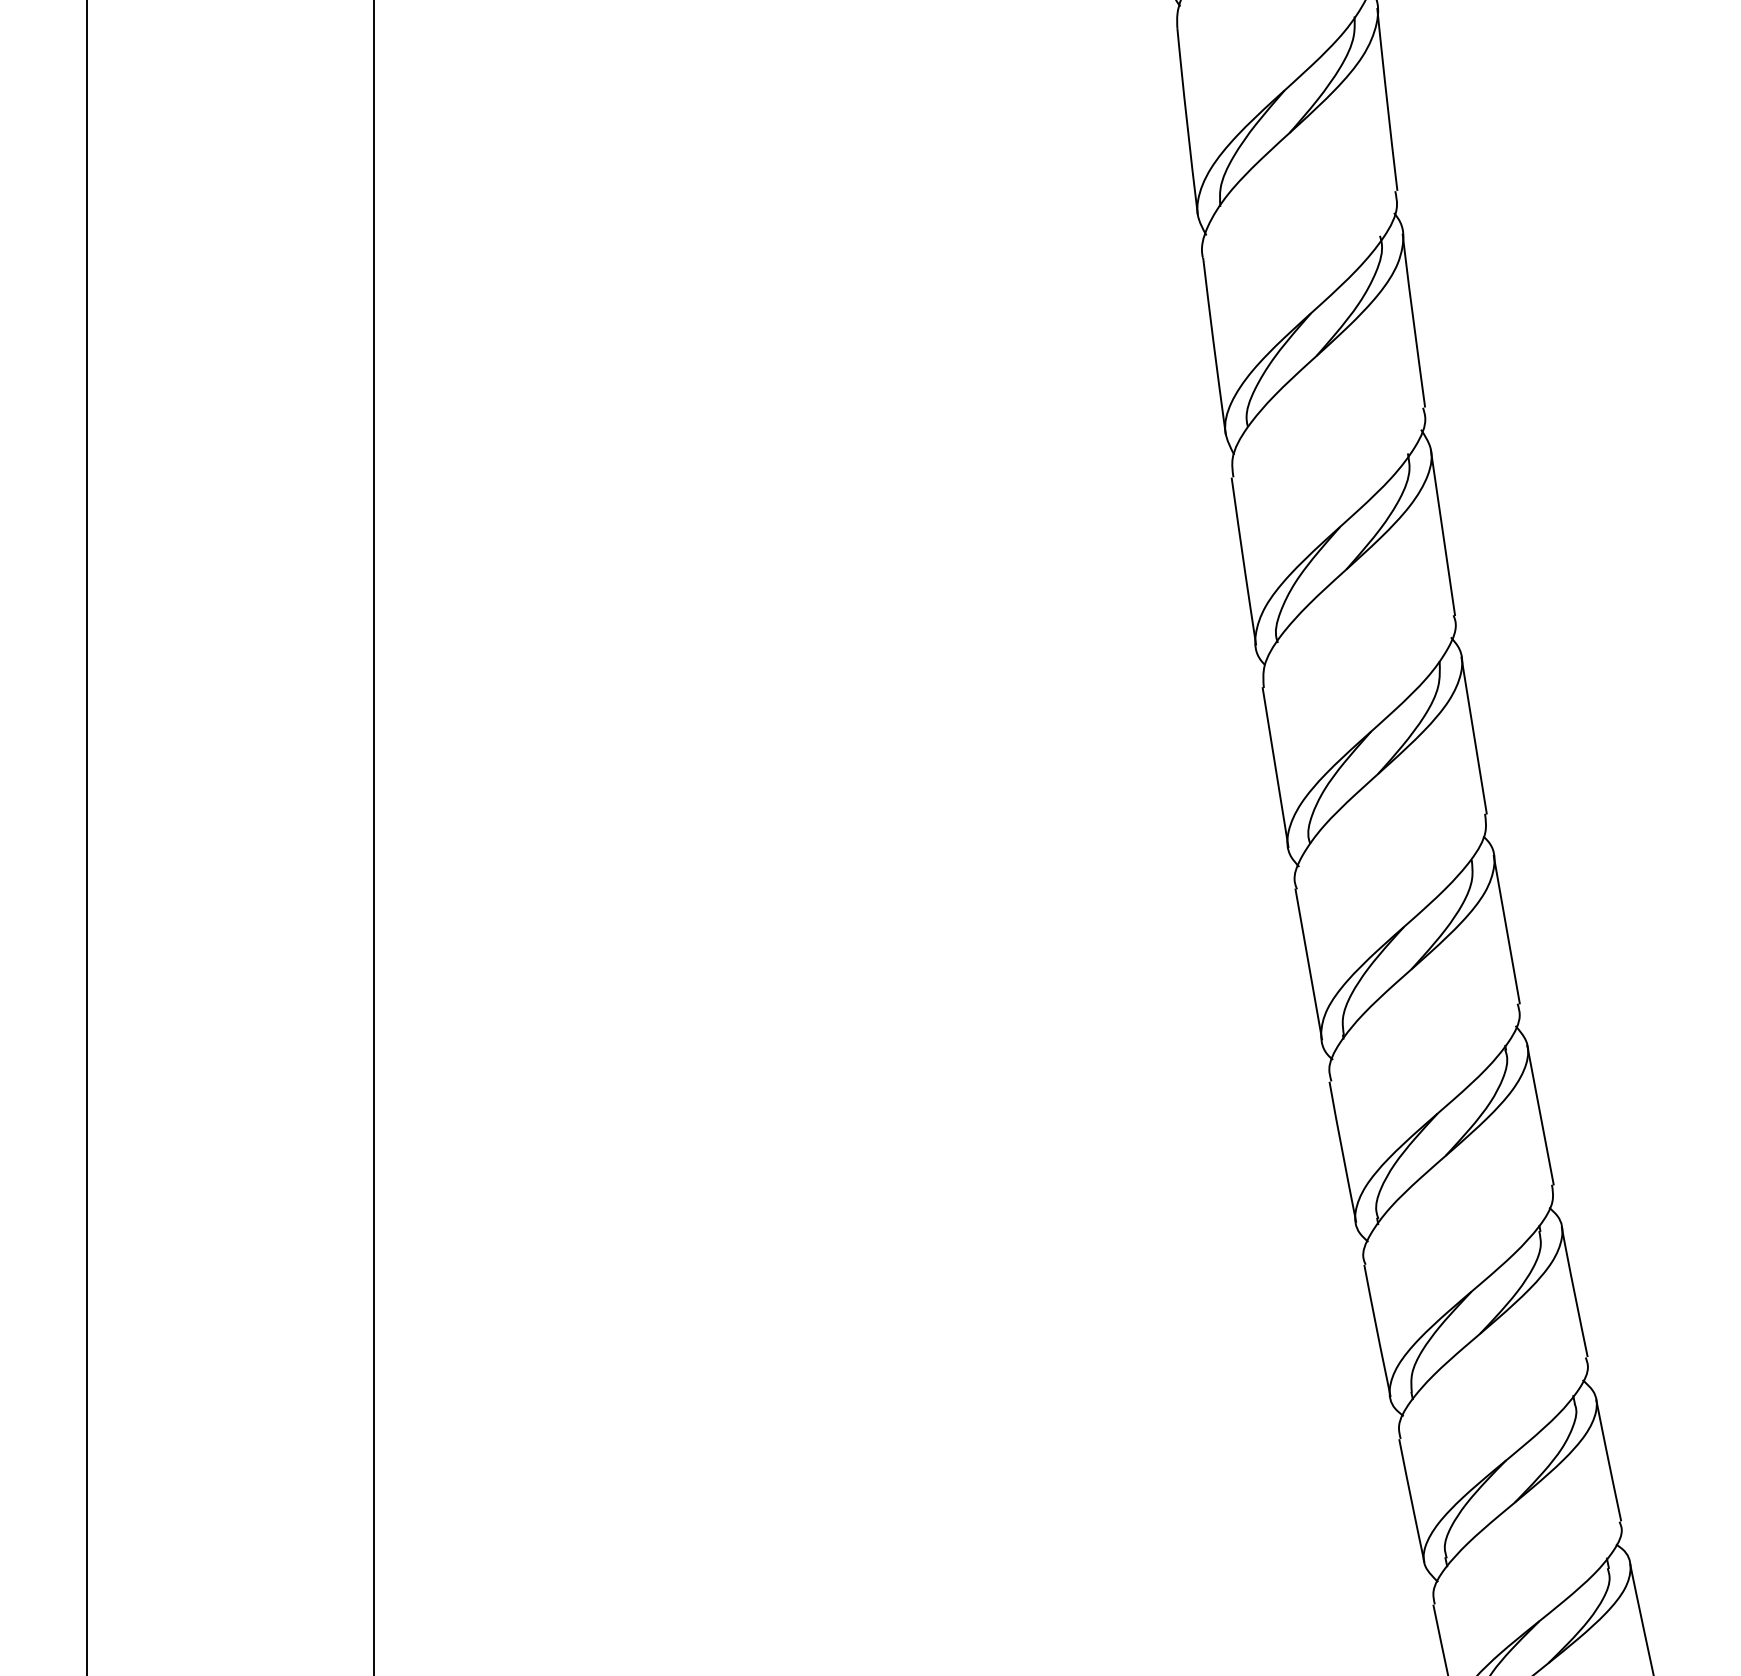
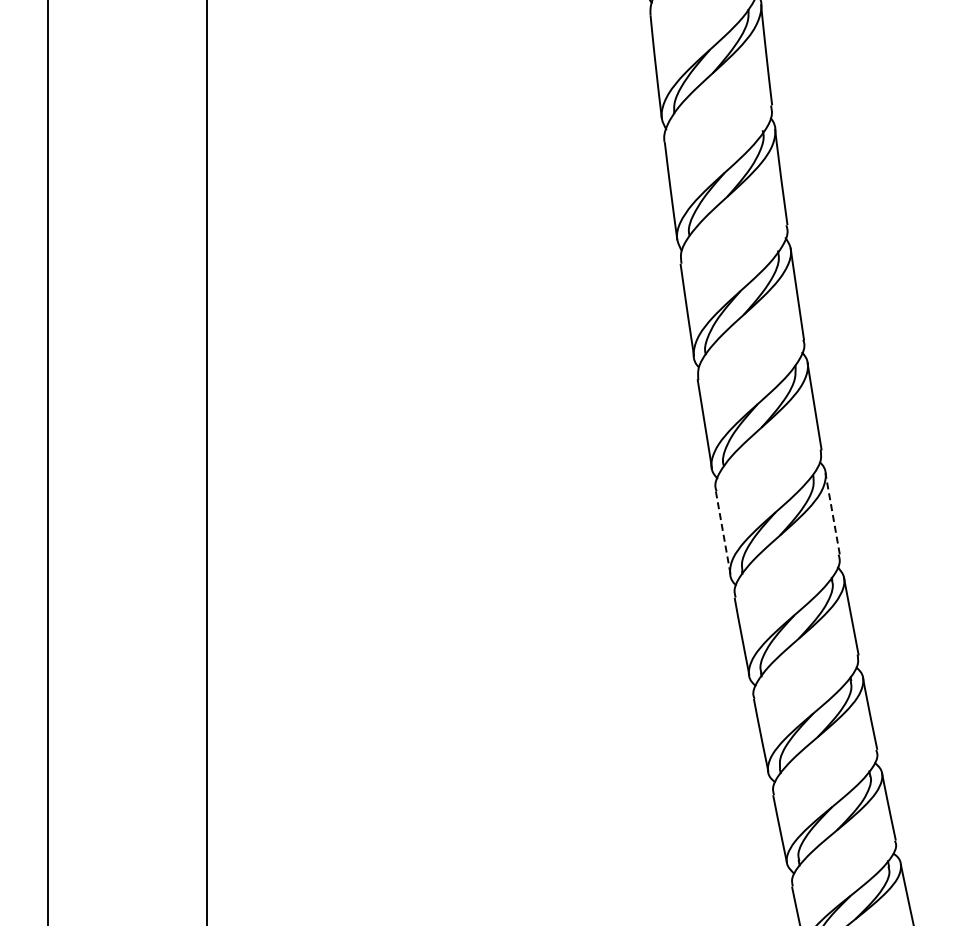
line: (1506, 929) -> (832, 513), solid -> dashed
line: (1309, 965) -> (723, 533), solid -> dashed

